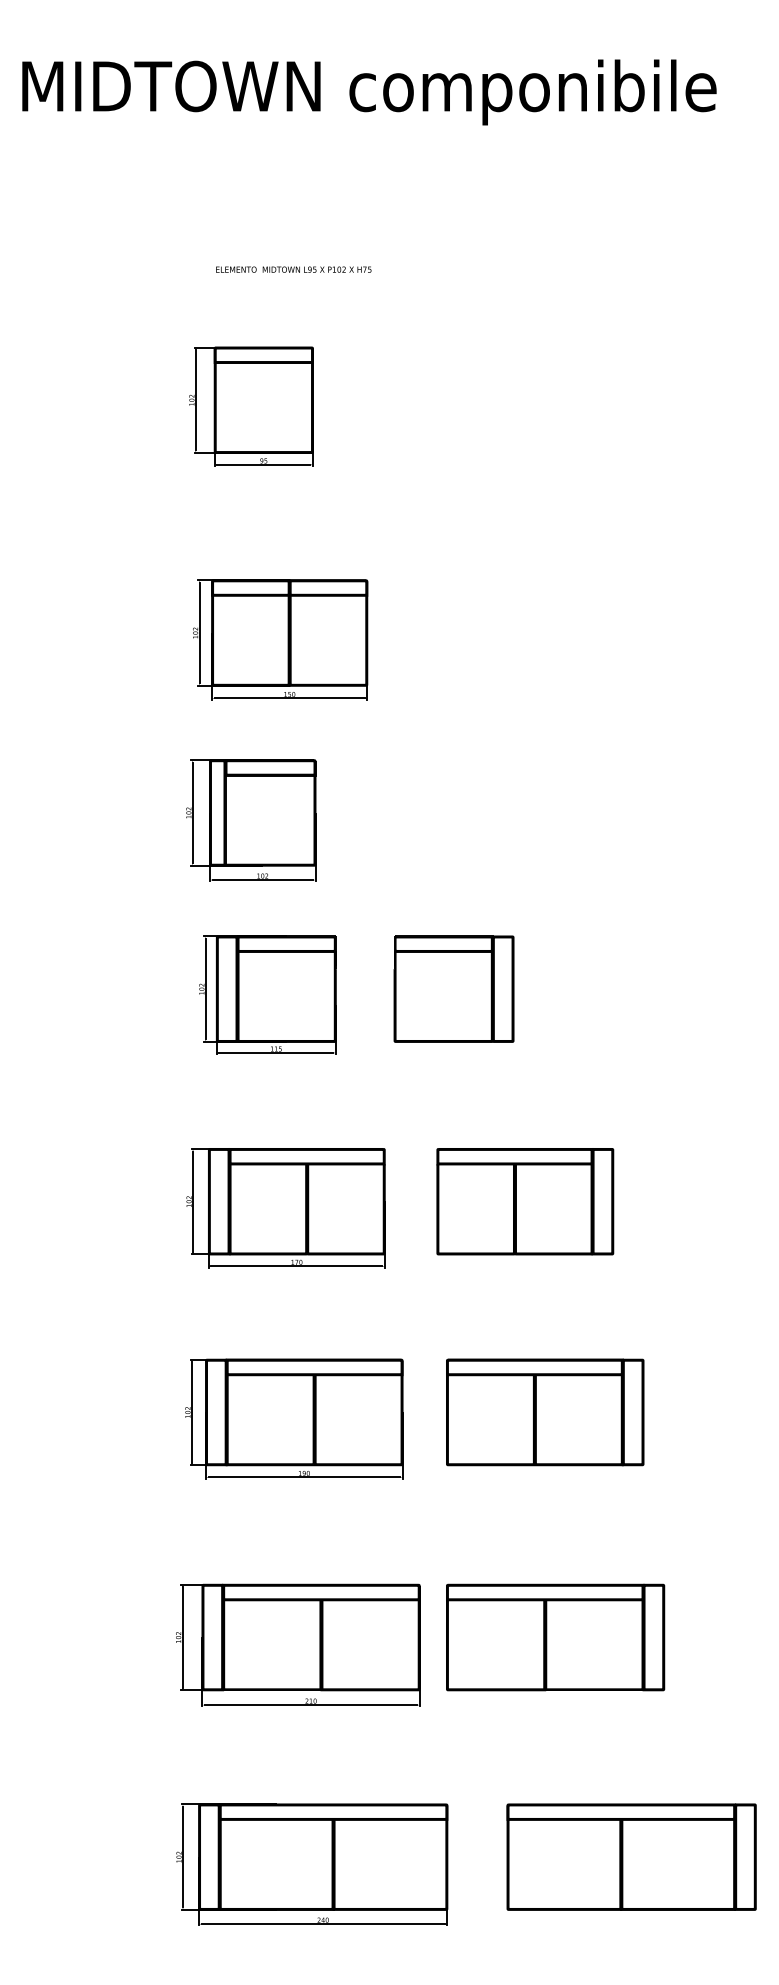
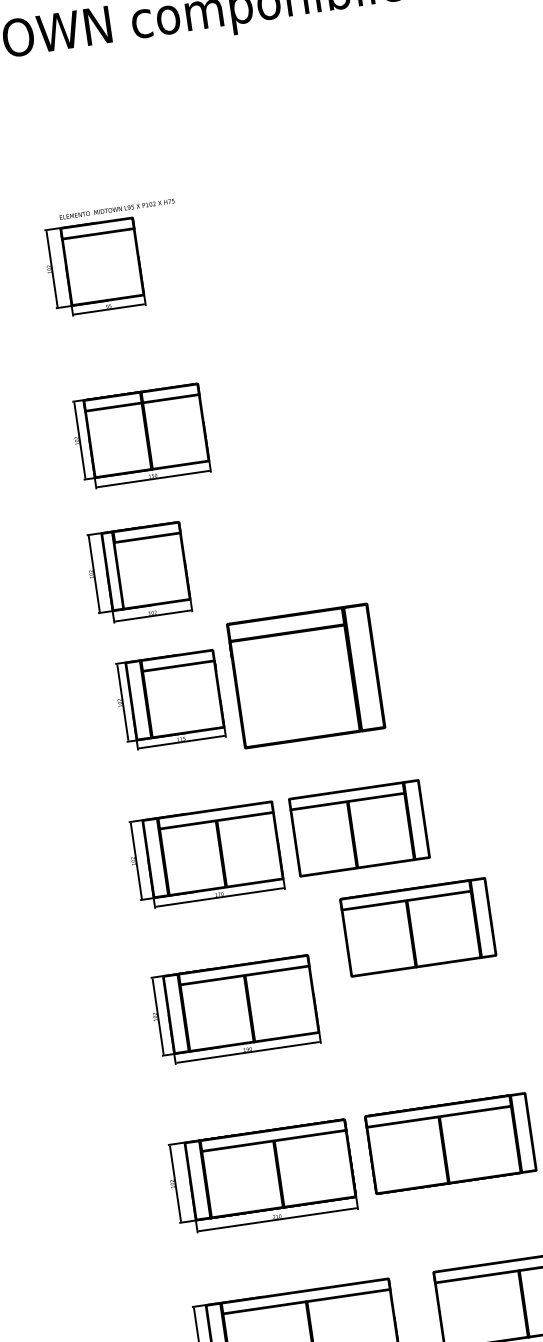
text: (293, 269) -> (117, 209), moved
part: (453, 988) -> (305, 675), size x1.6
part: (525, 1201) -> (359, 828), moved
part: (545, 1412) -> (418, 927), moved

